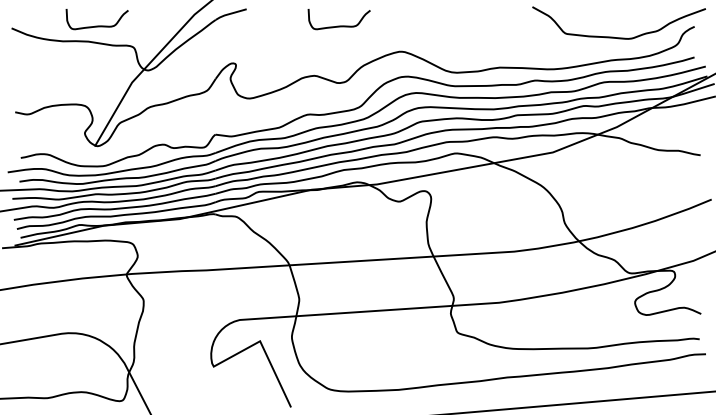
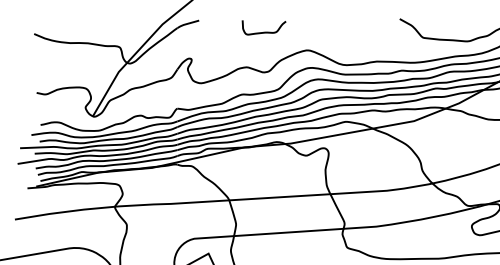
curve: (96, 25) -> (93, 32), removed

